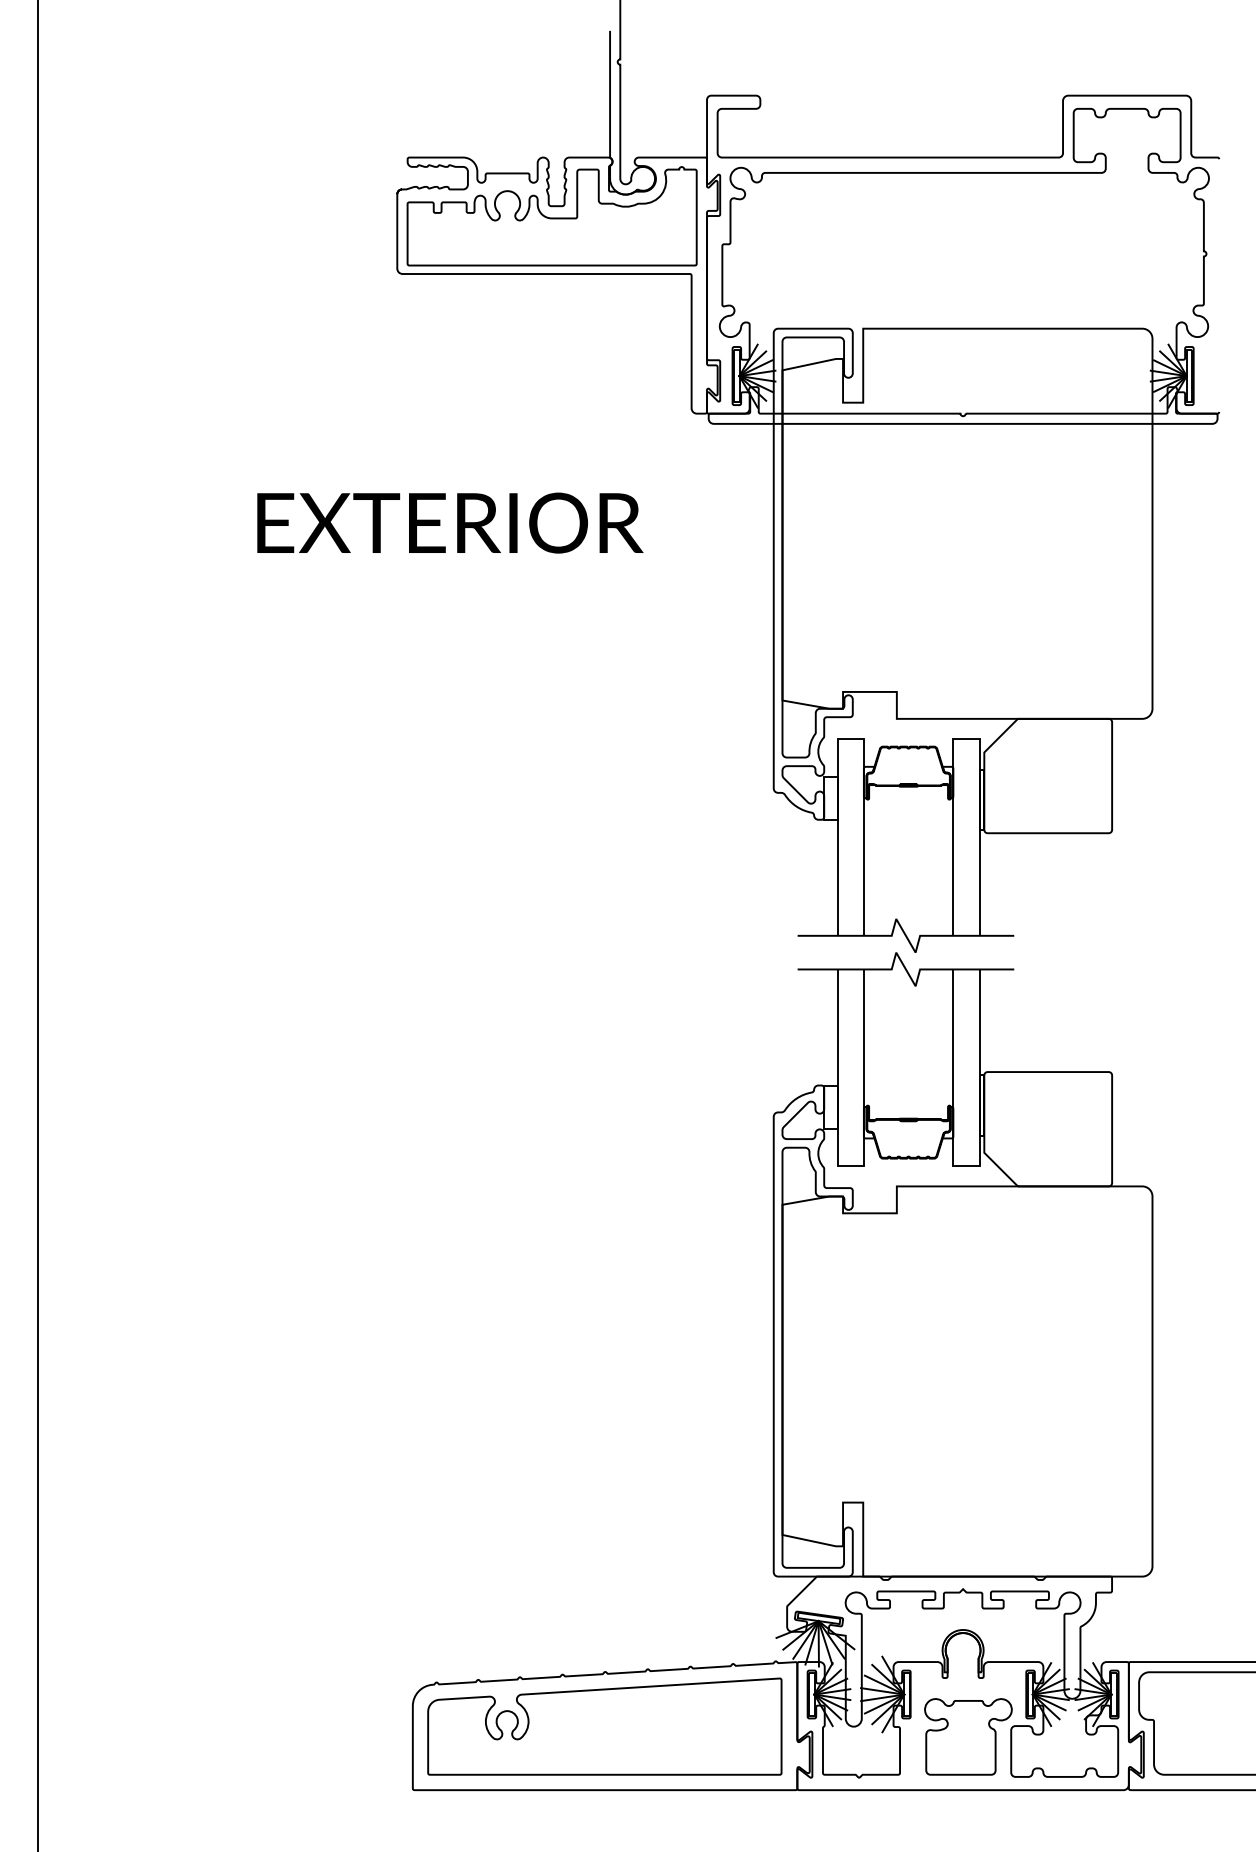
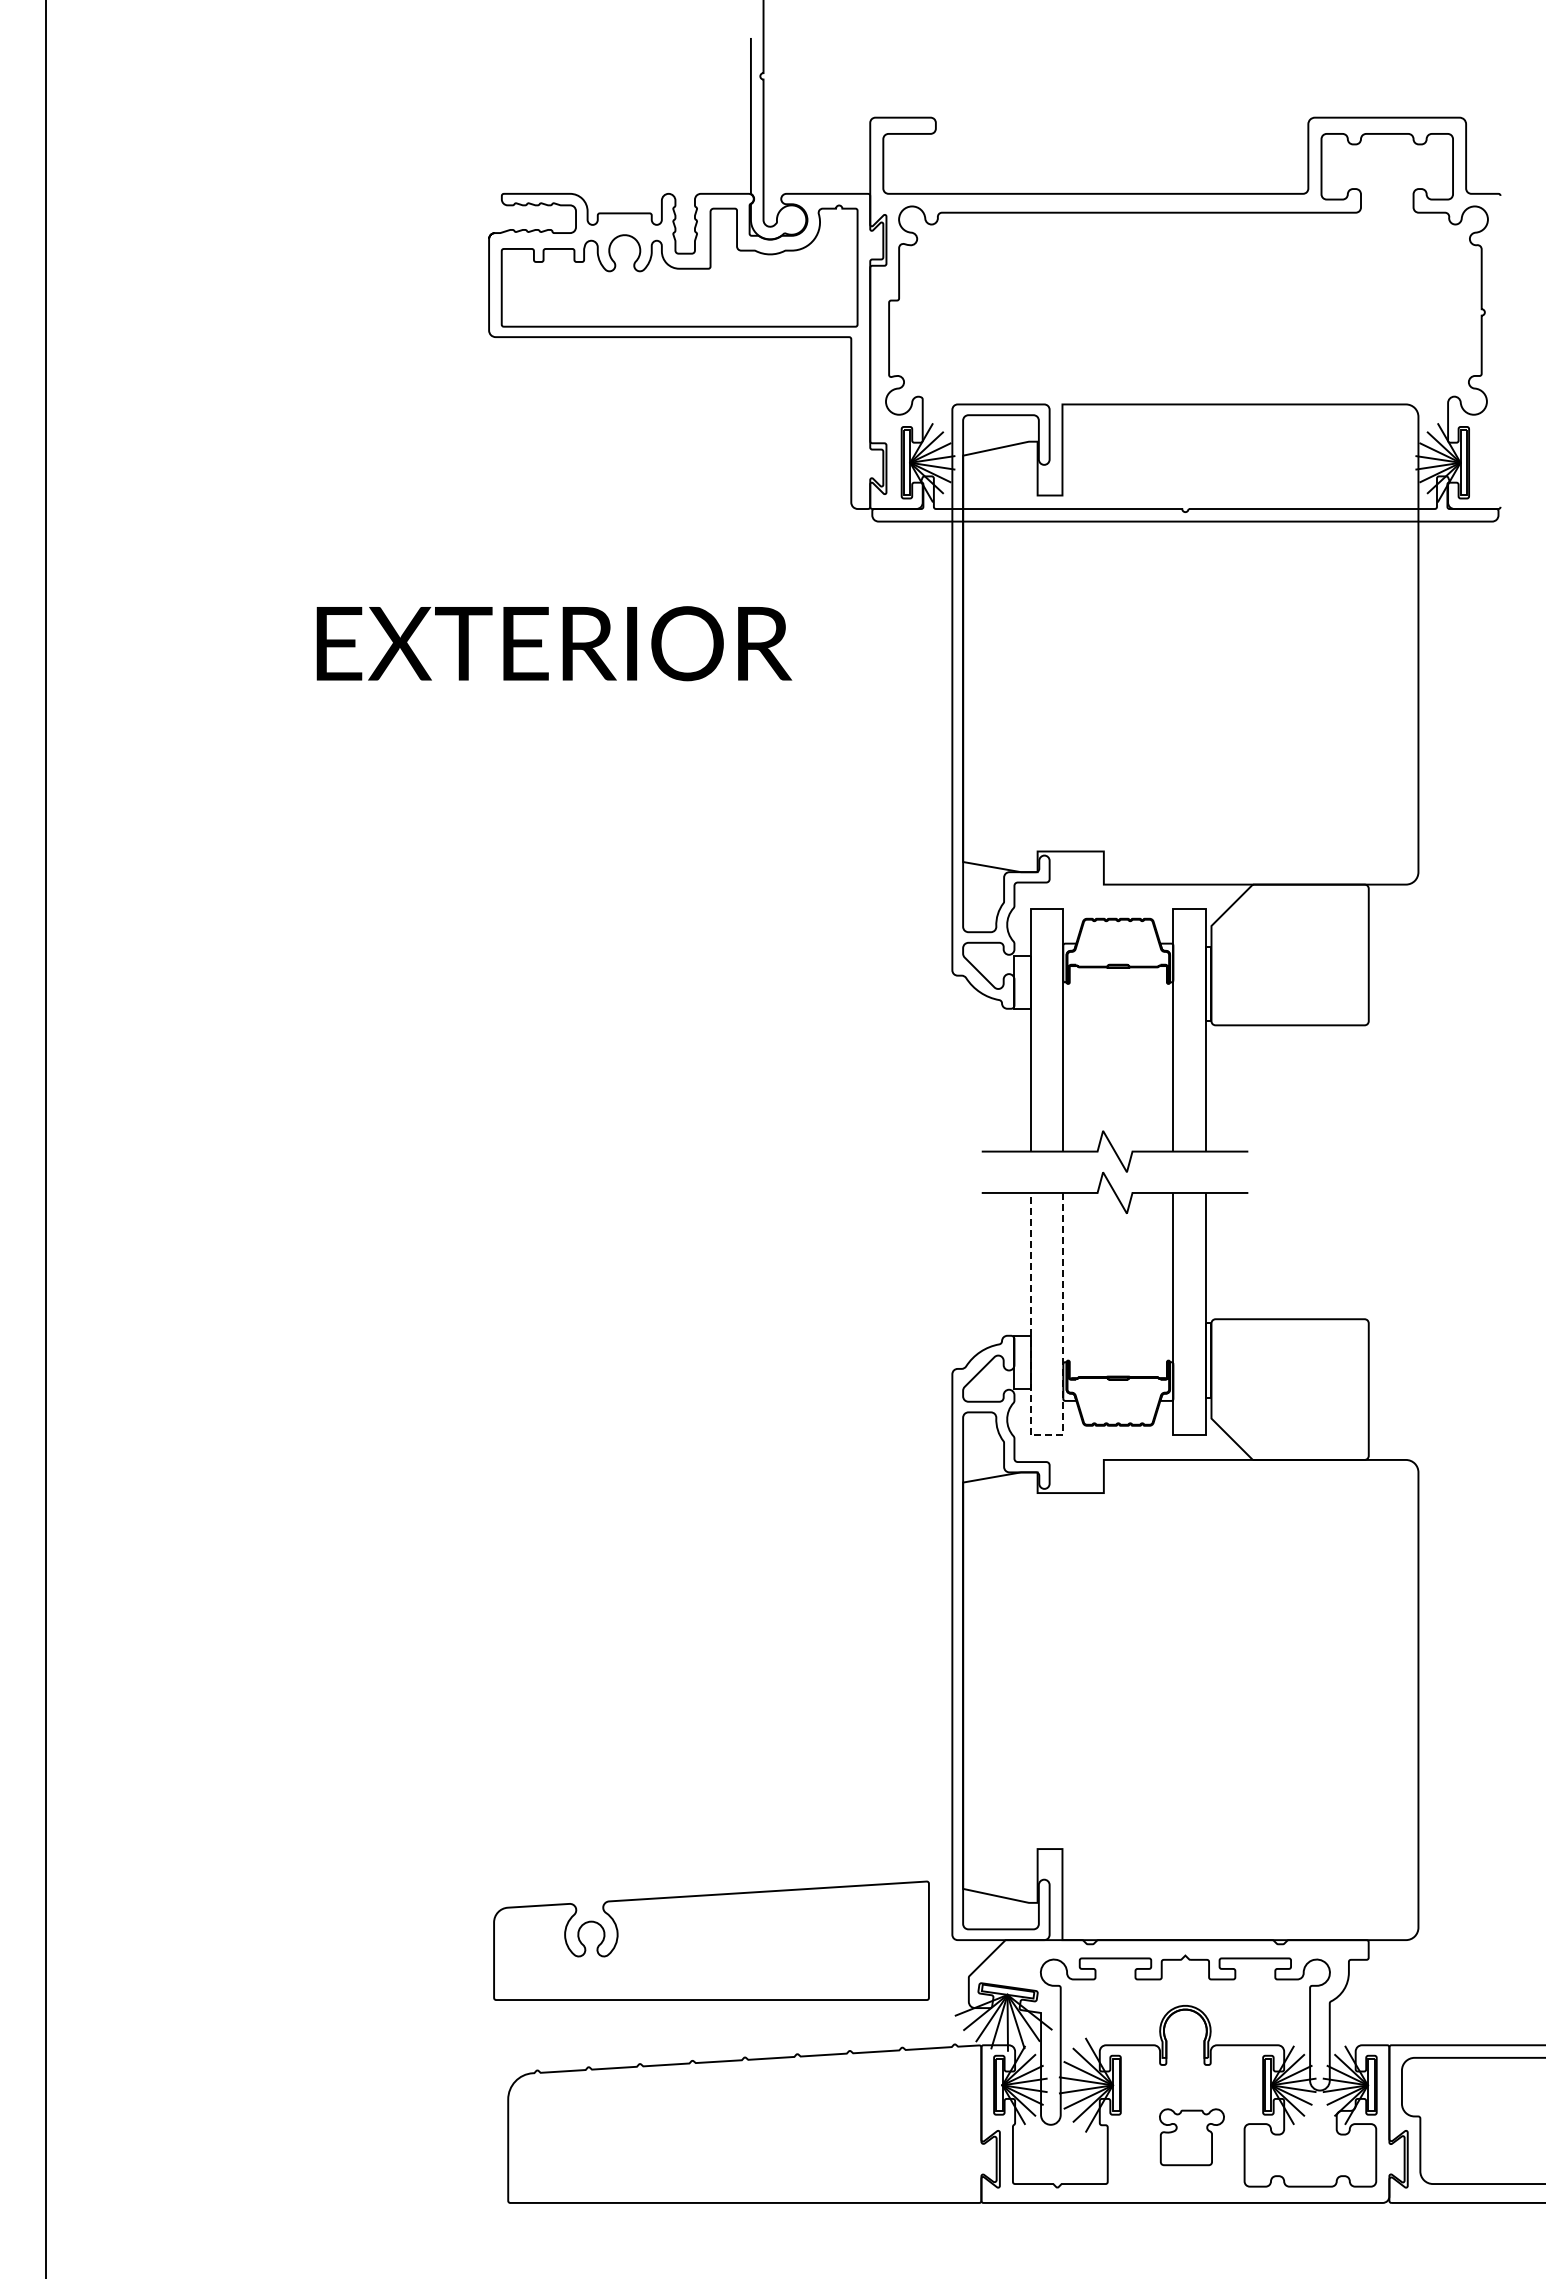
line: (850, 1166) -> (1046, 1435), solid -> dashed
part: (604, 1726) -> (711, 1940), moved
part: (968, 1736) -> (1191, 2136), size x0.6

